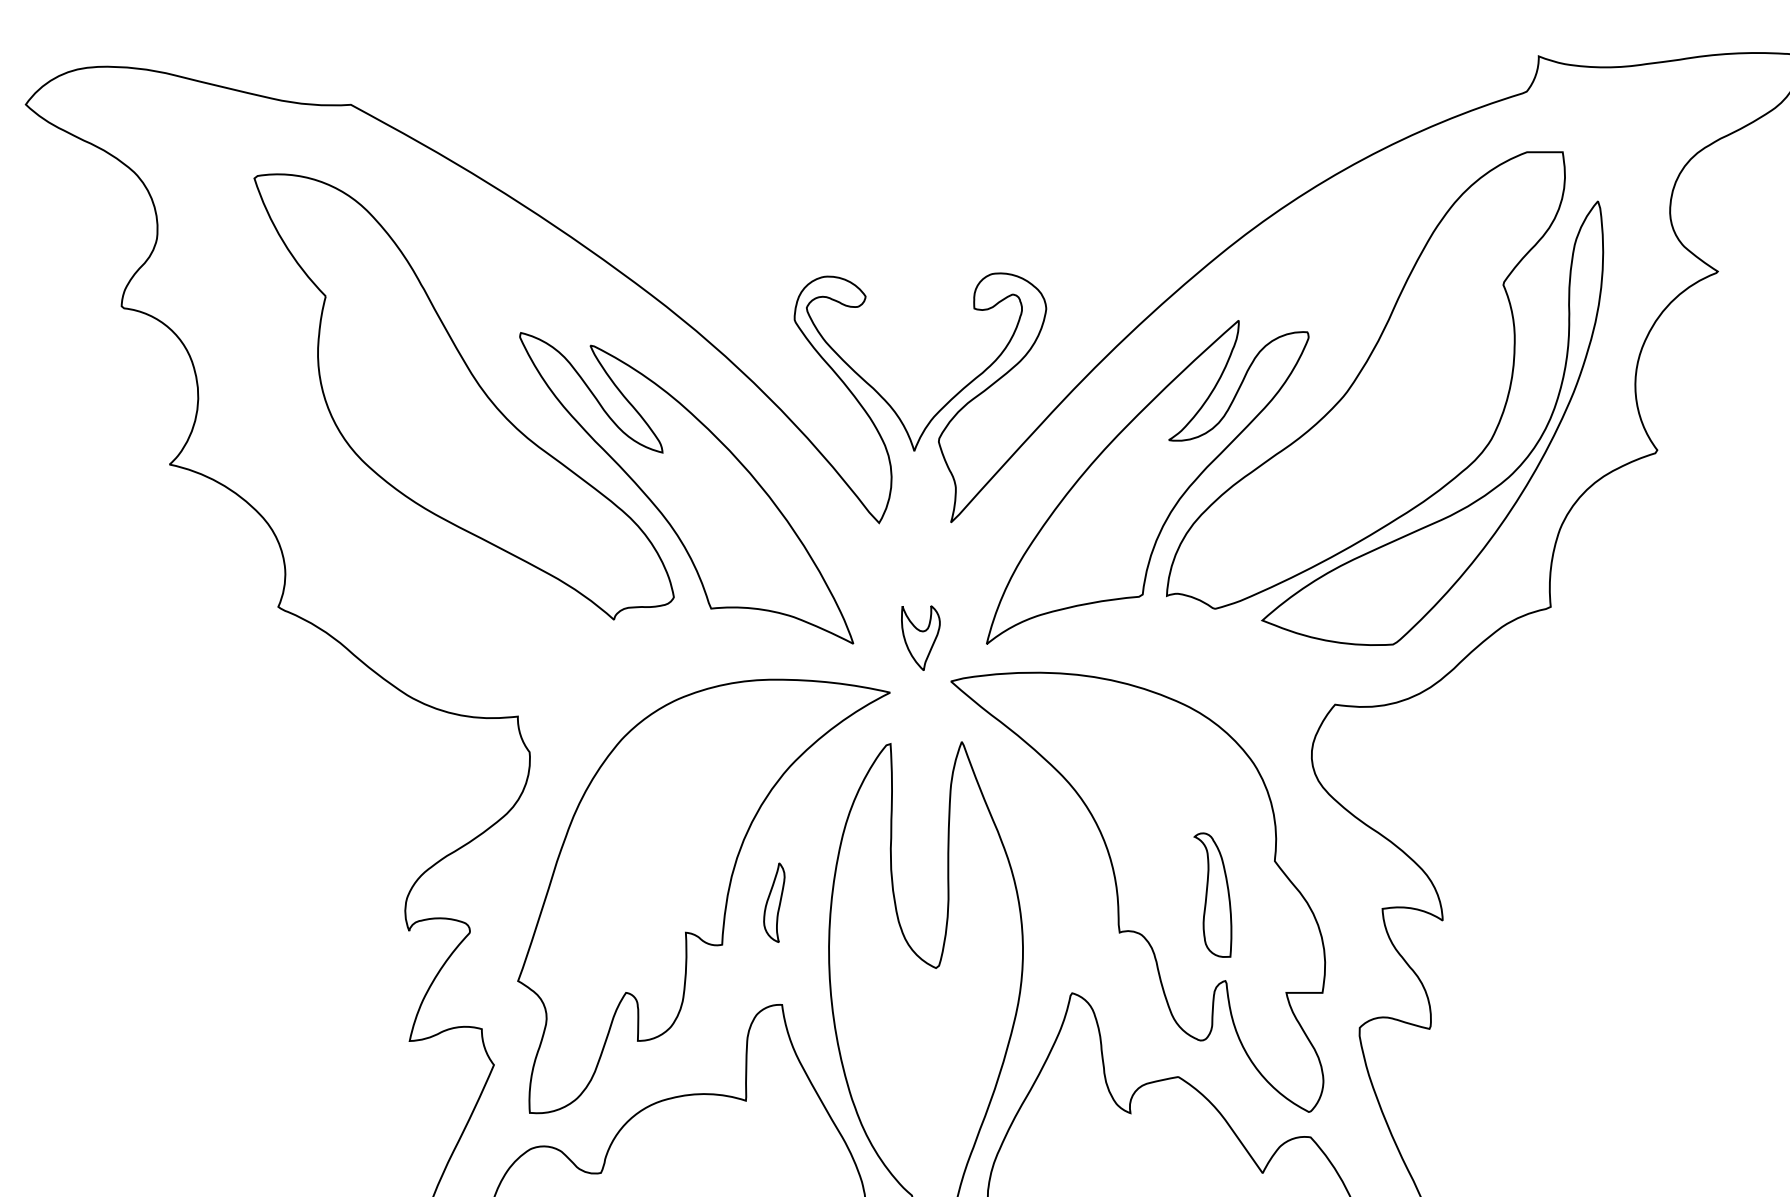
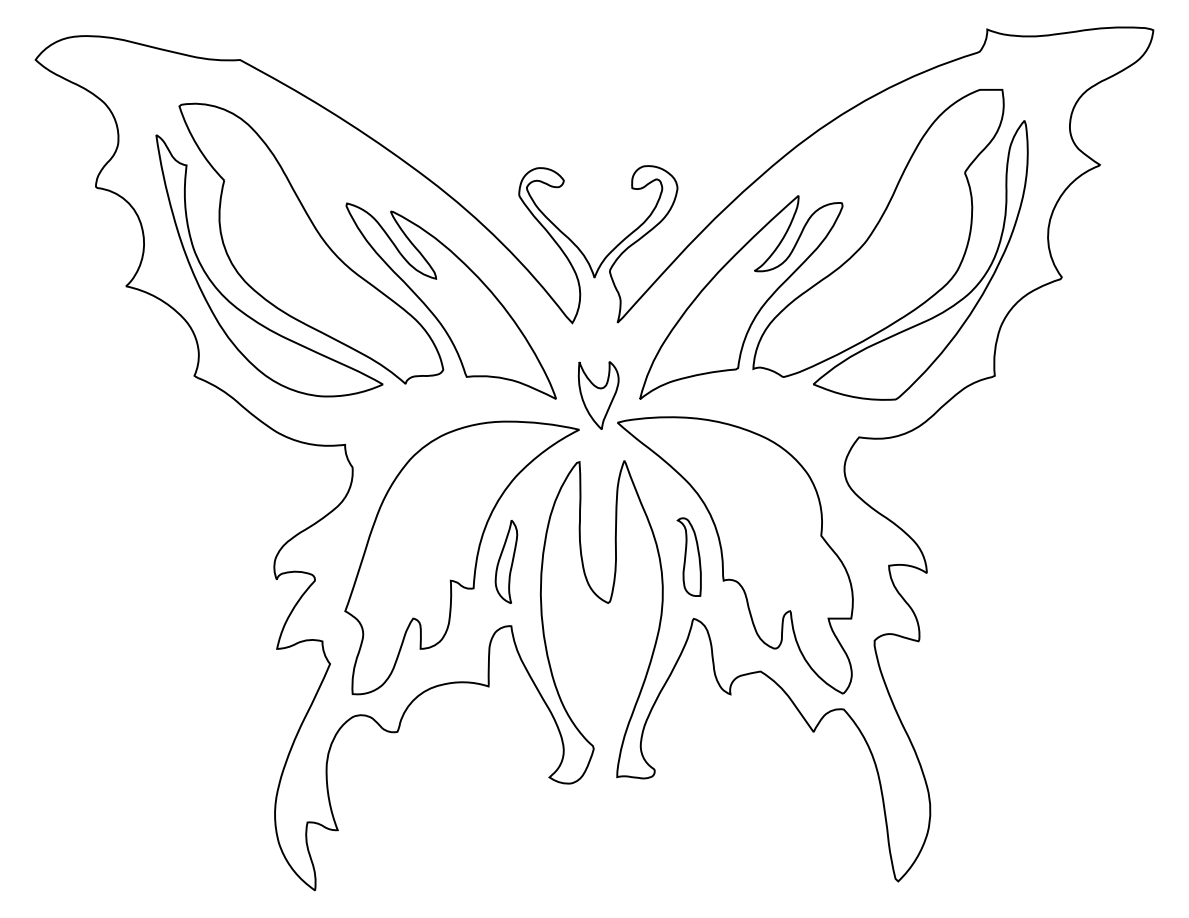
part: (341, 493) -> (234, 304), added
part: (920, 638) -> (598, 395), size x1.67
part: (1211, 894) -> (688, 556), moved
part: (774, 902) -> (506, 561), size x1.67

